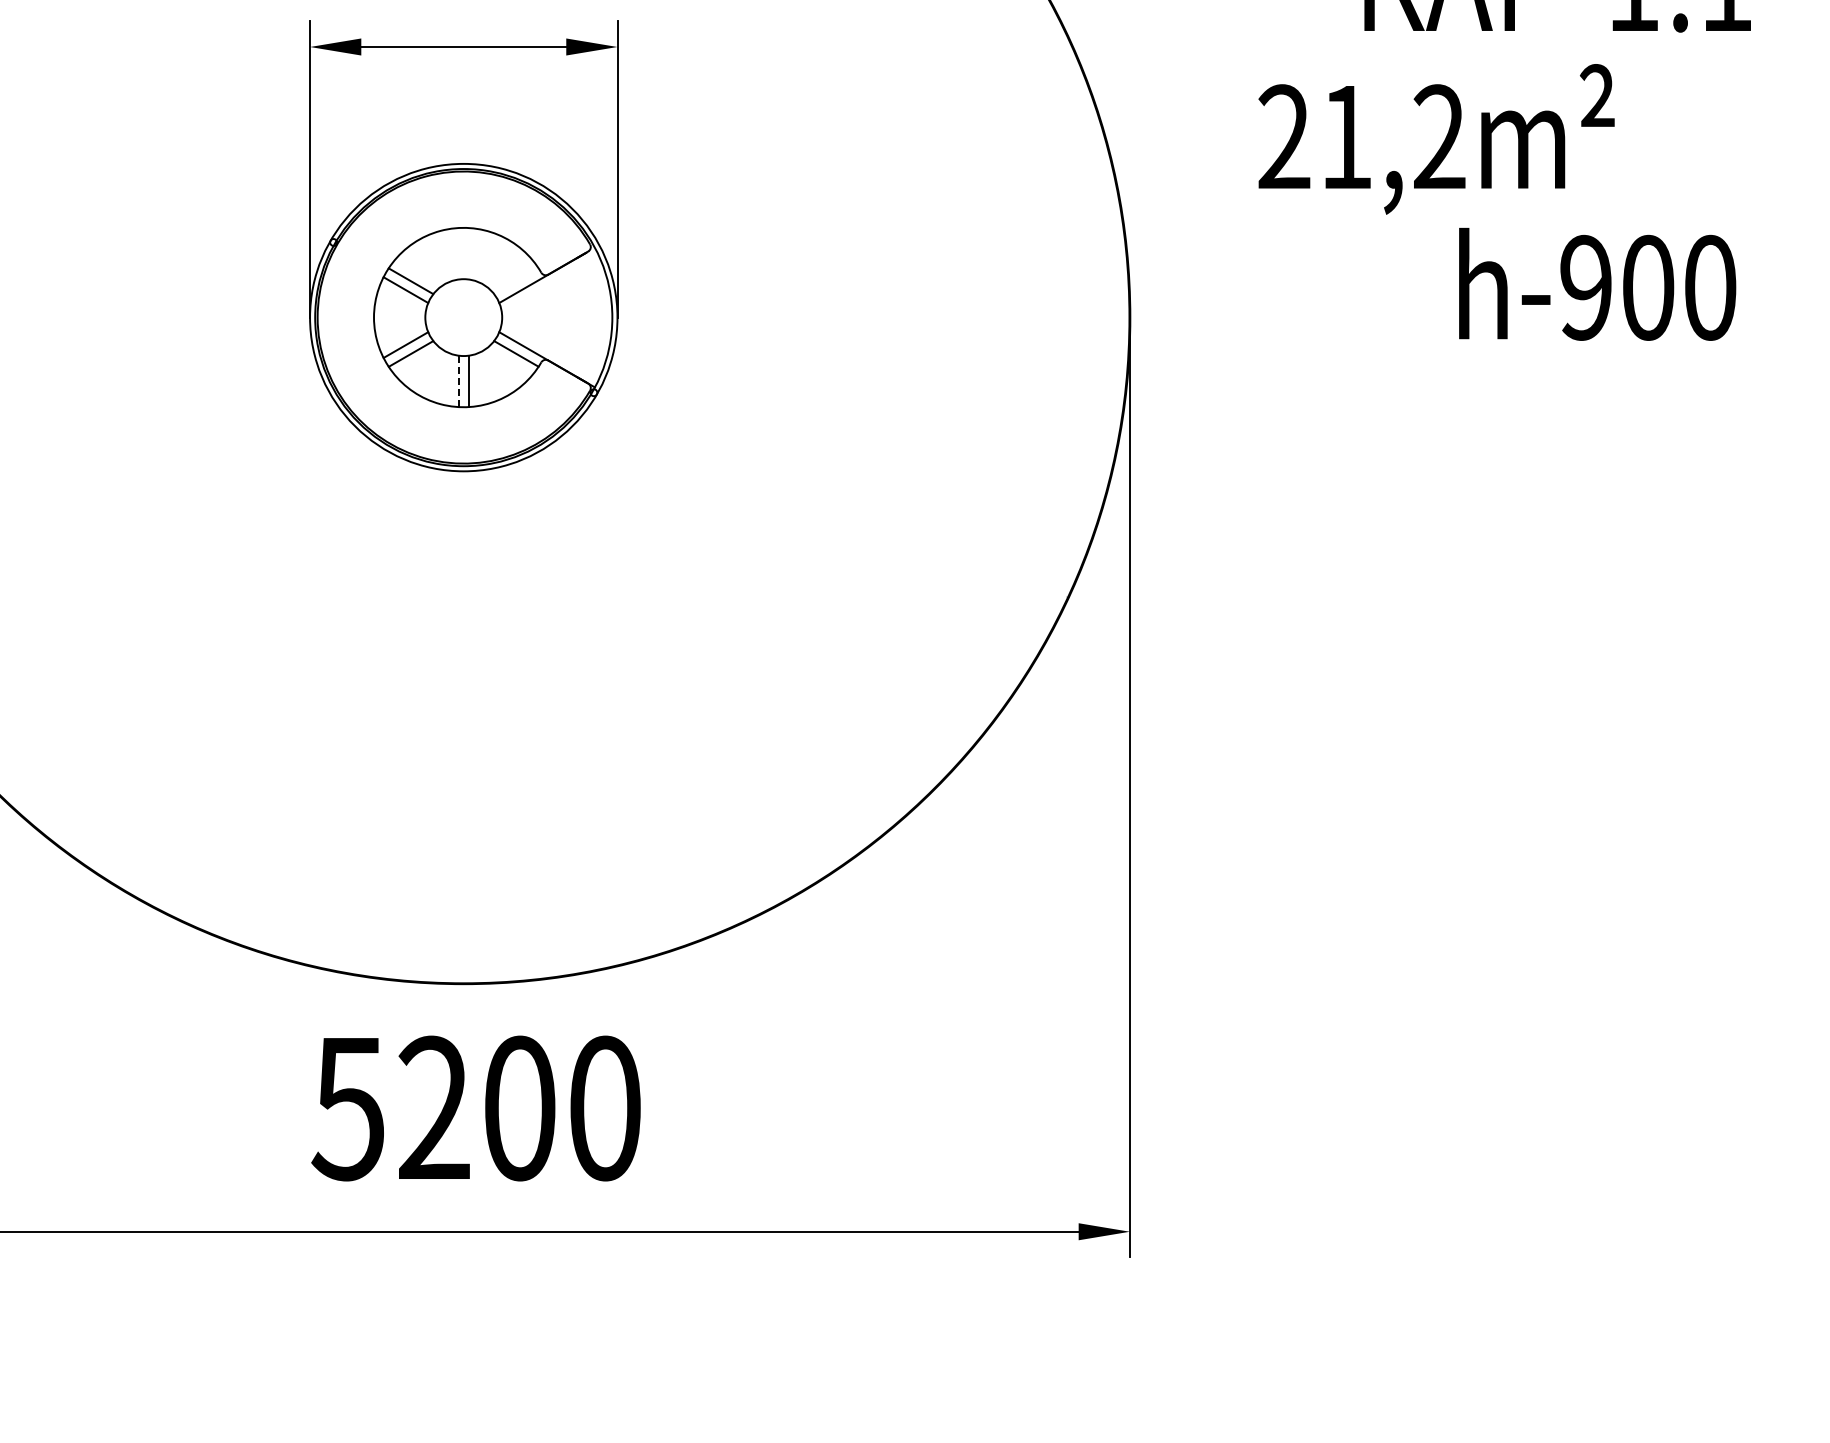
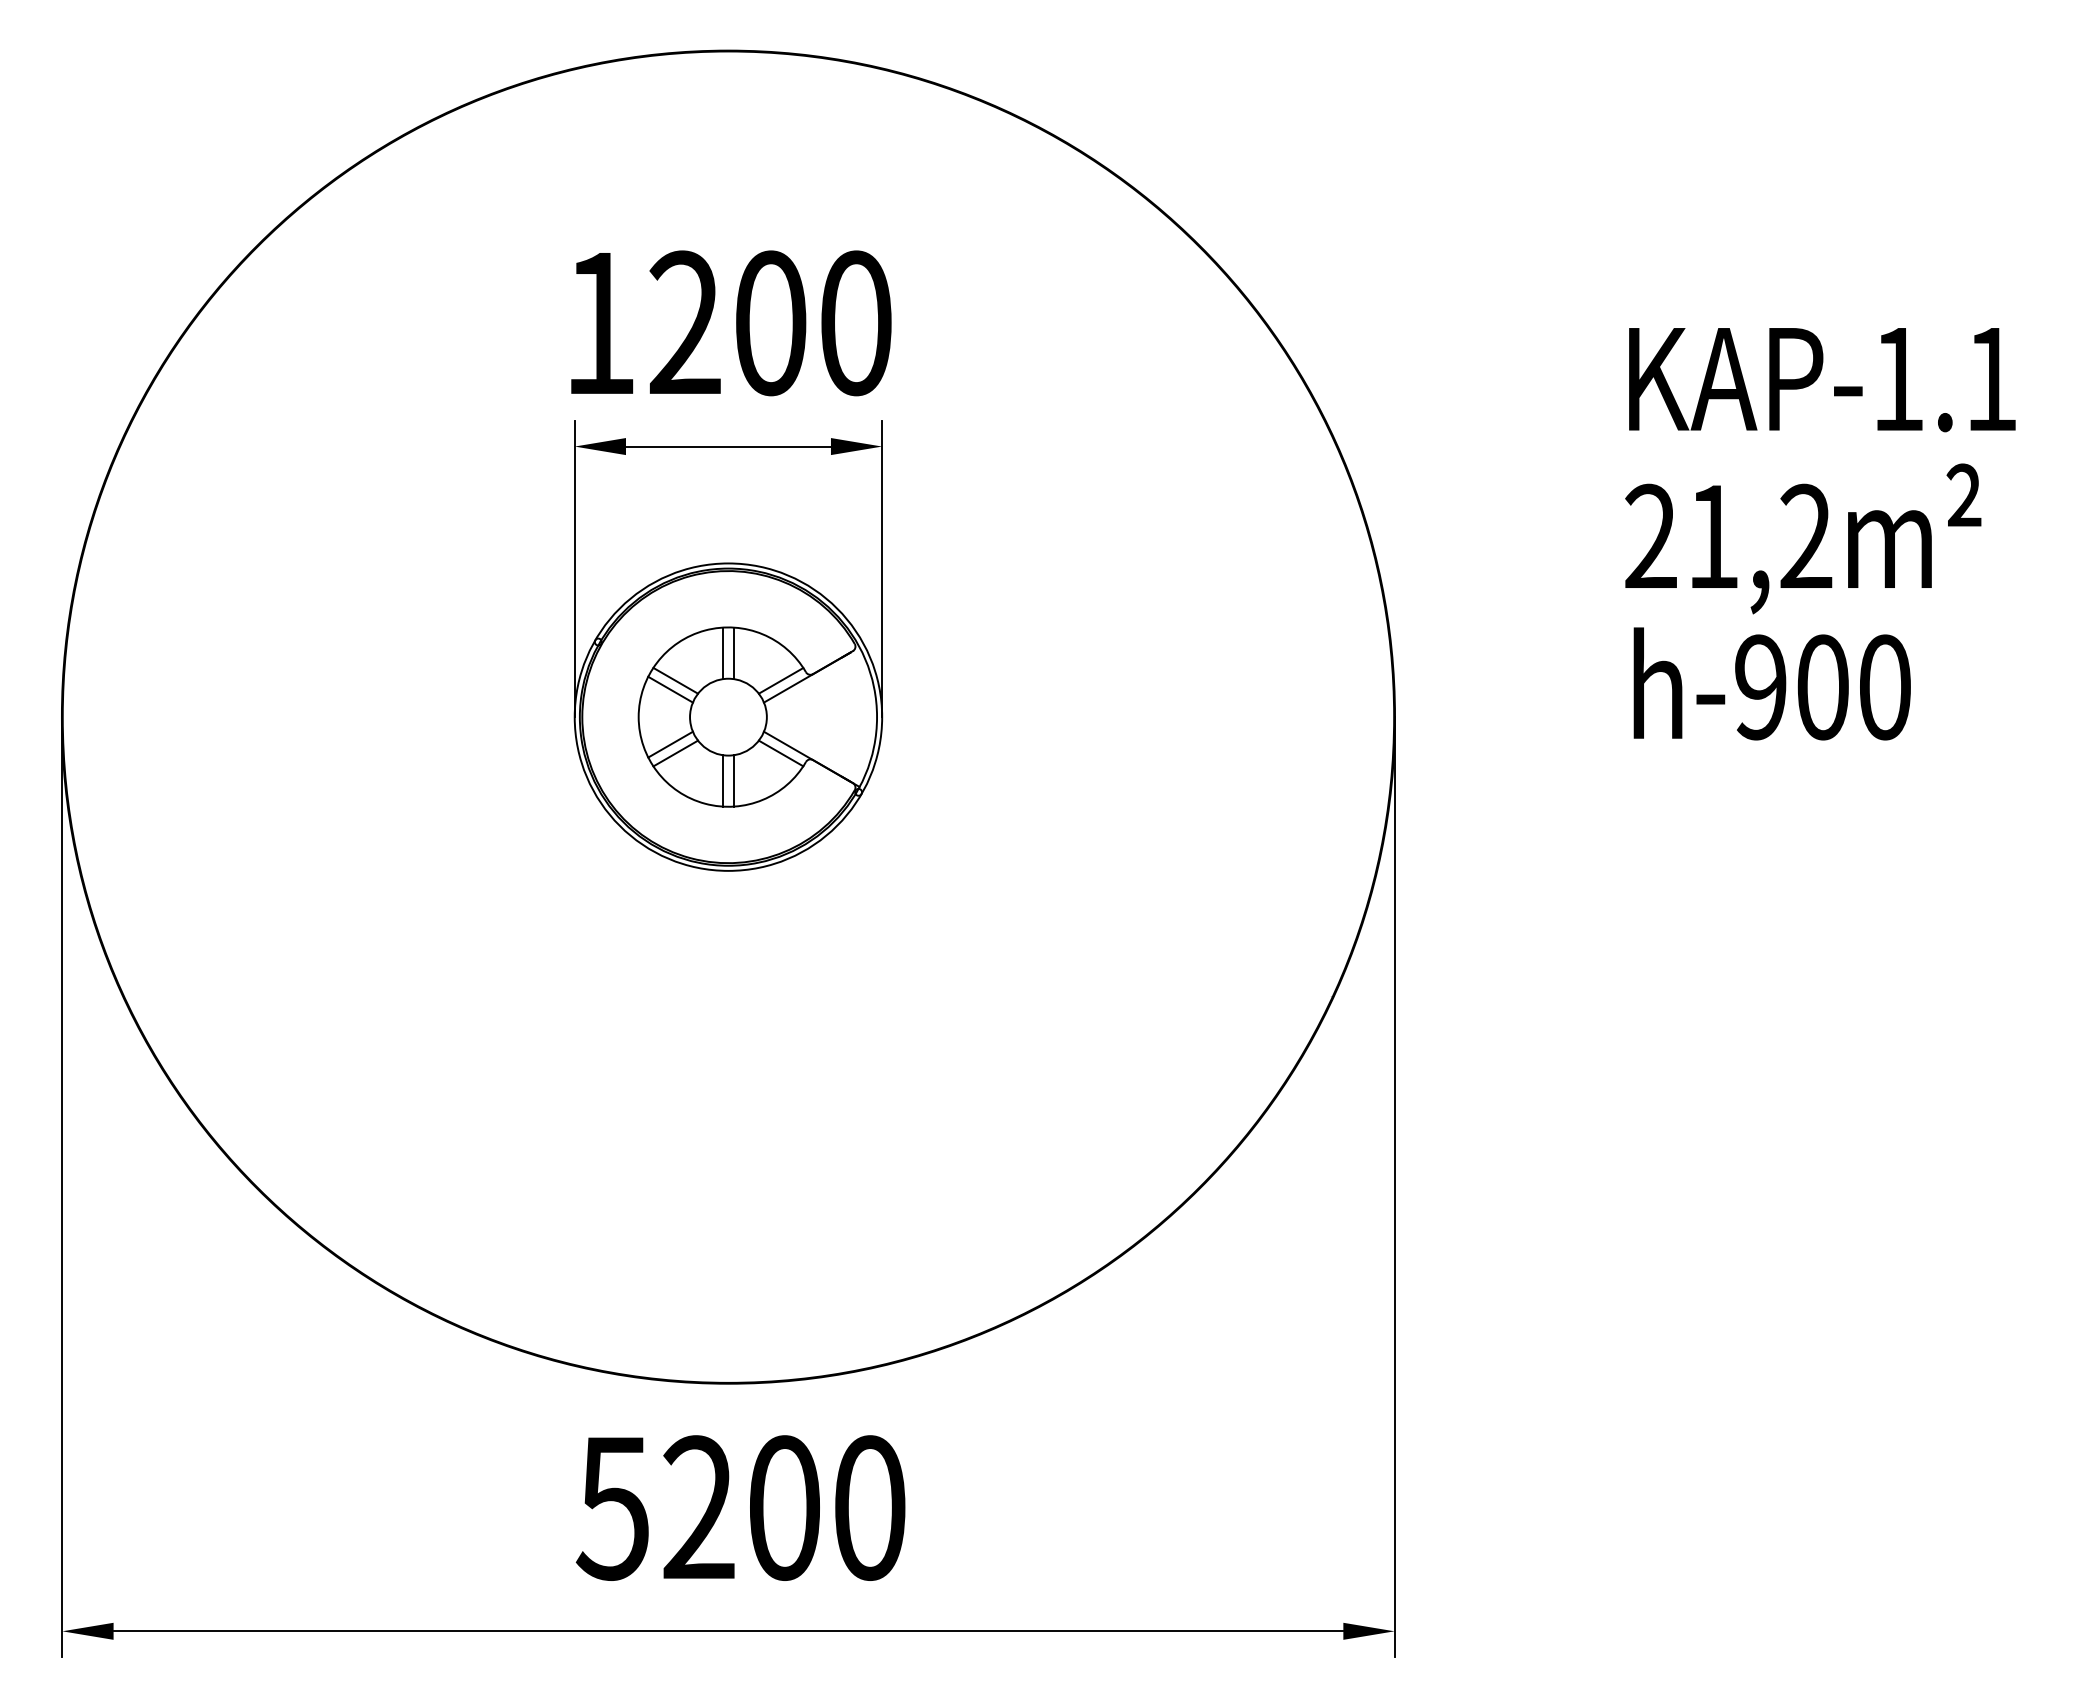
text: (1436, 138) -> (1803, 538), moved
line: (458, 253) -> (723, 653), added
line: (468, 253) -> (733, 653), added
line: (515, 280) -> (780, 680), added
text: (1596, 283) -> (1771, 683), moved
line: (458, 380) -> (723, 780), dashed -> solid

